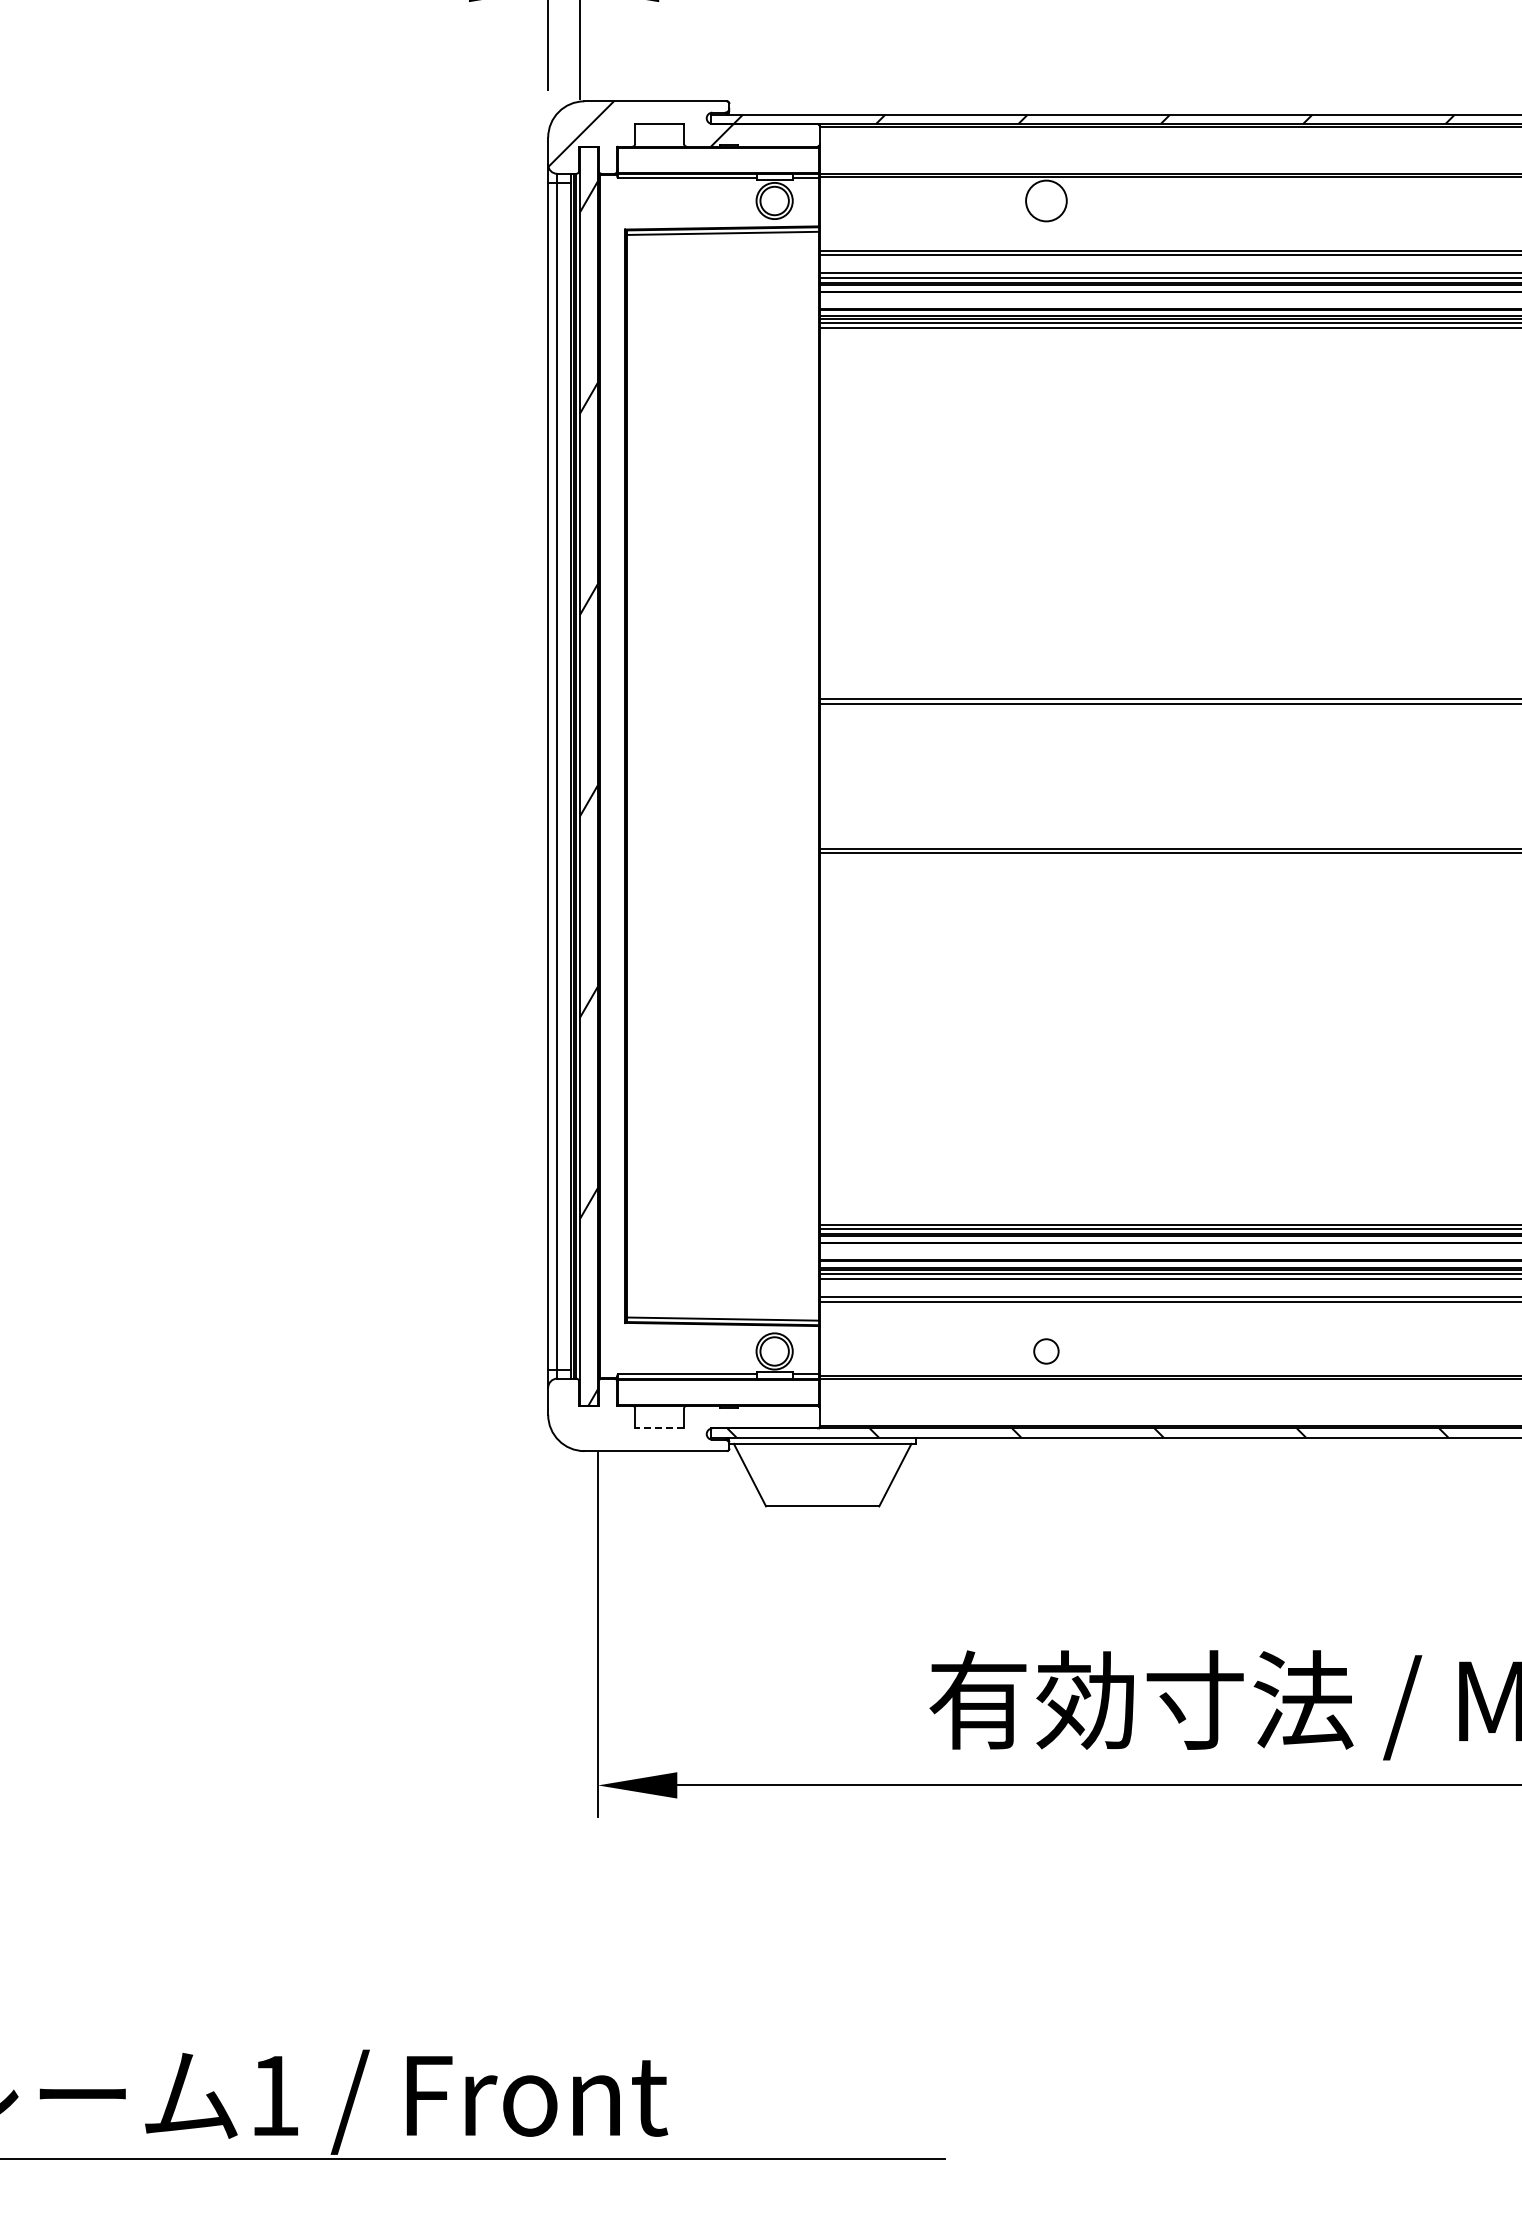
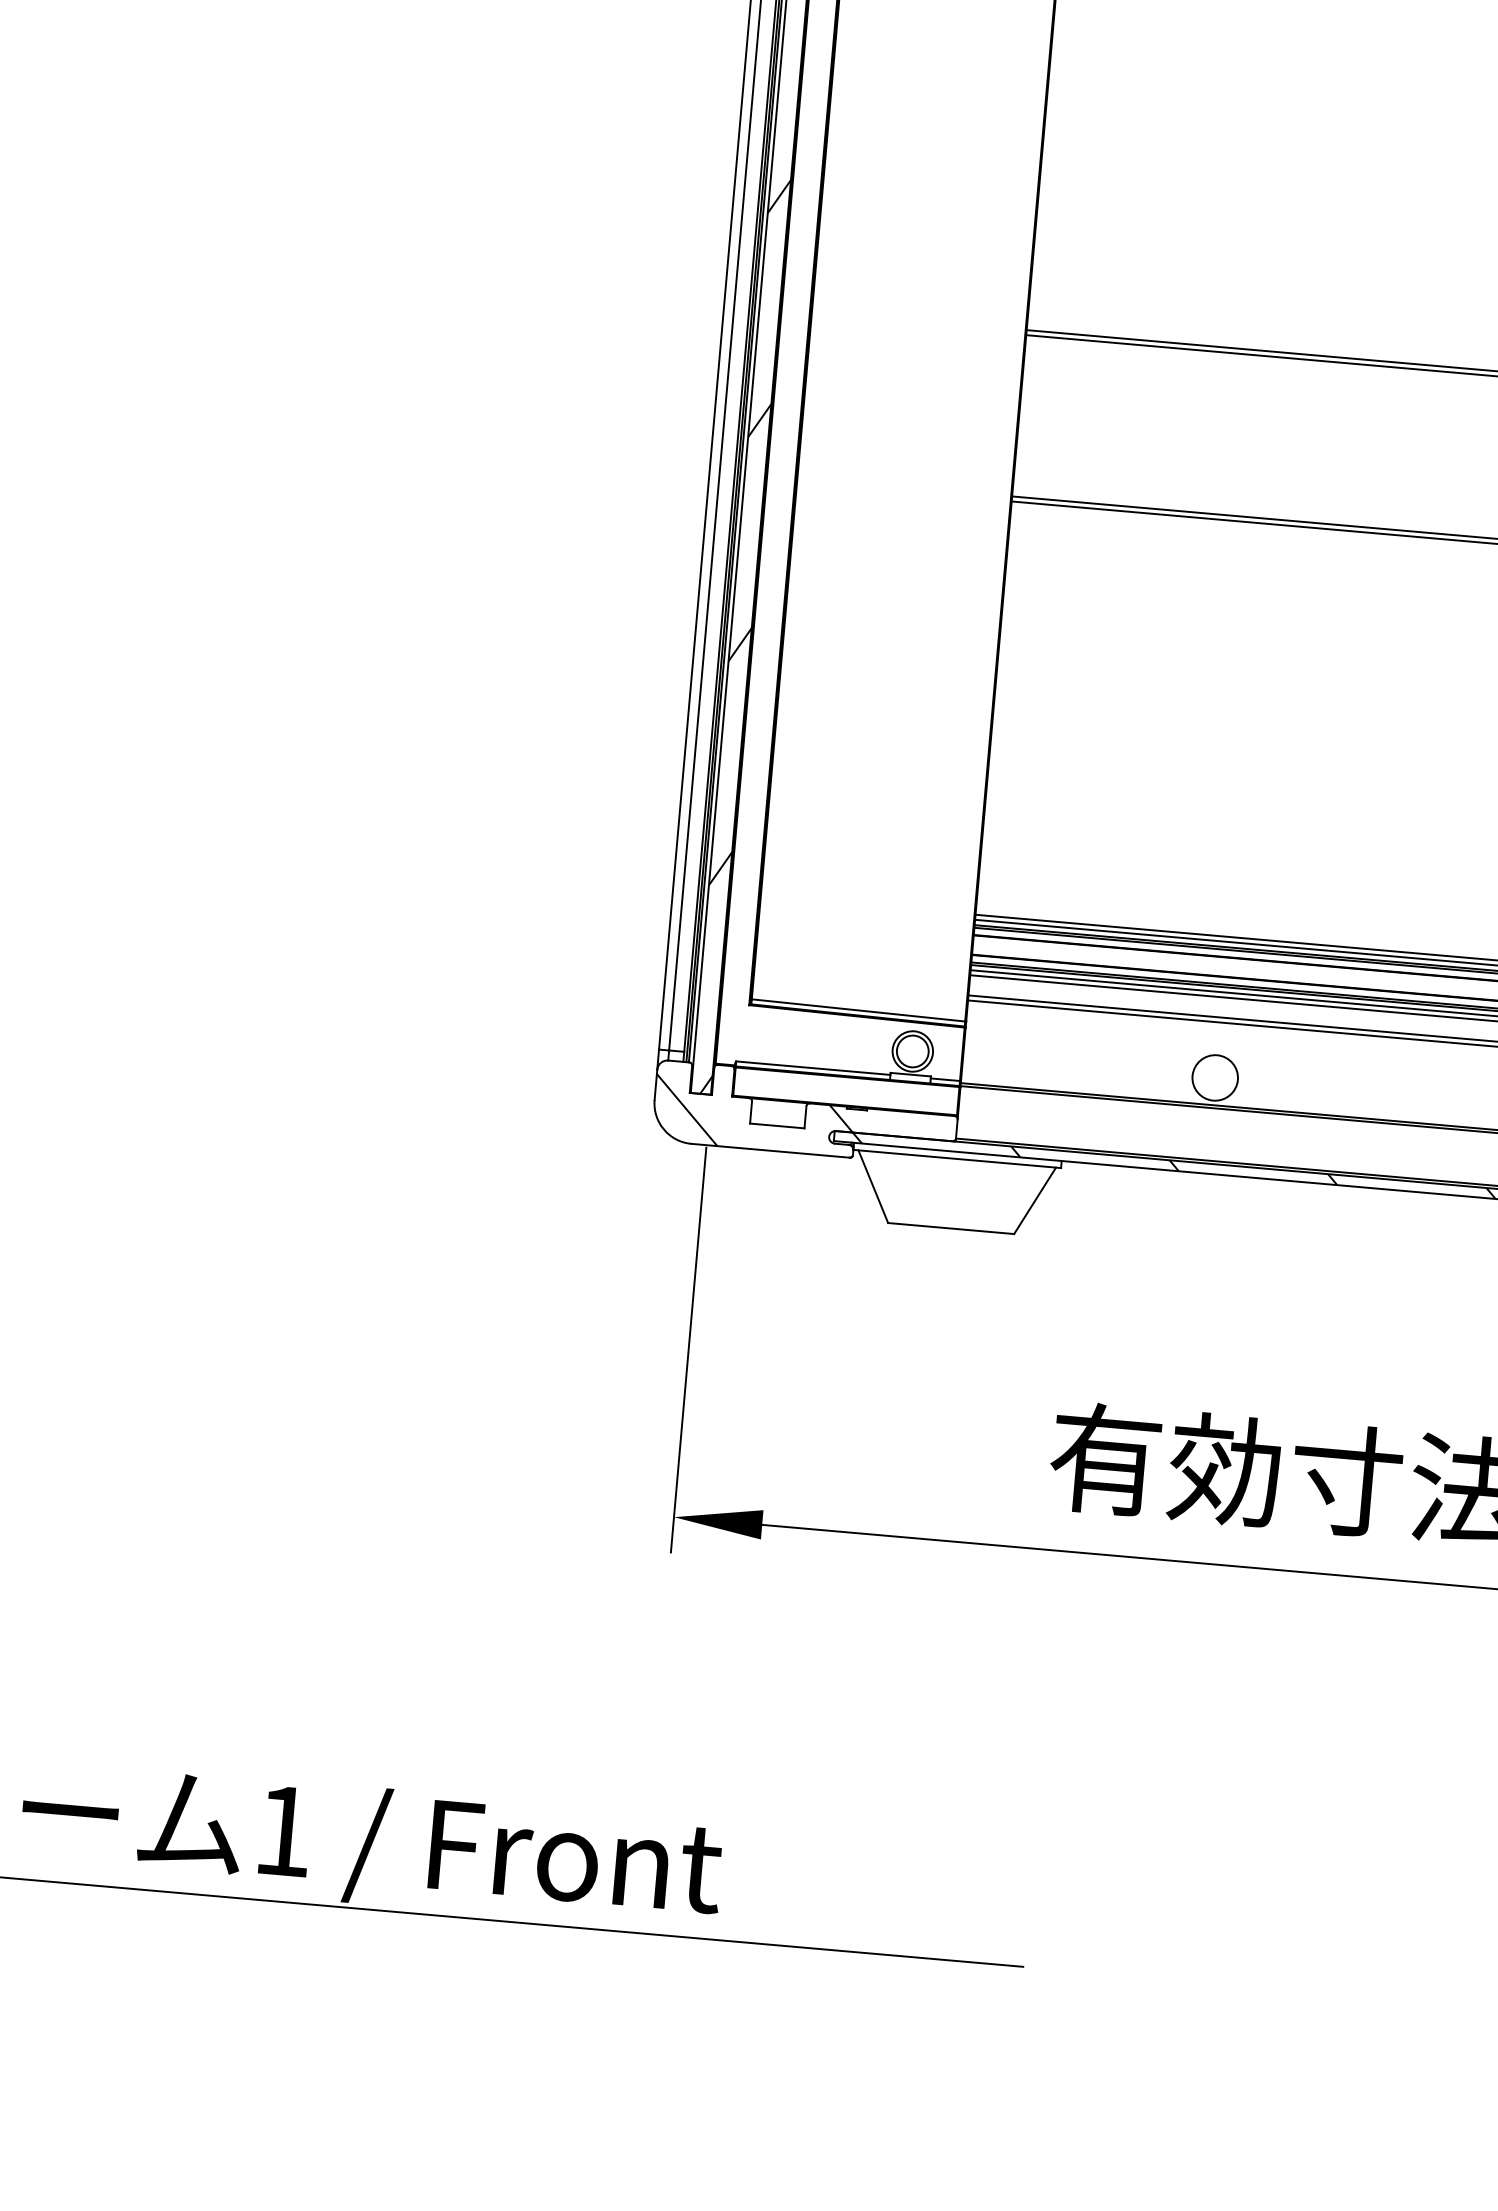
circle: (1046, 1351) -> (1215, 1077), size x1.67
hatch: (637, 1421) -> (753, 1116), added
line: (659, 1428) -> (777, 1125), dashed -> solid

